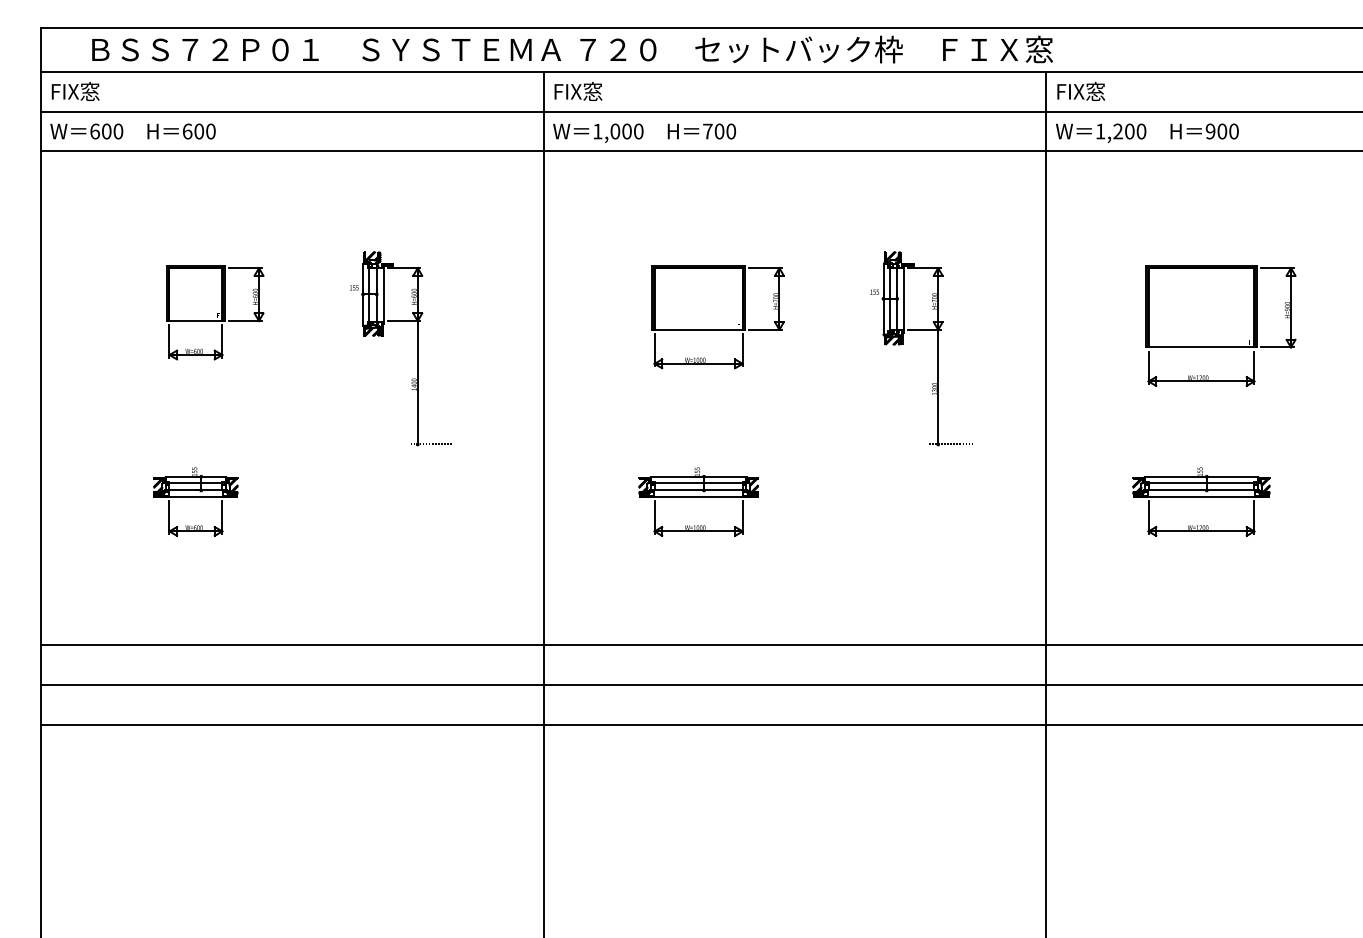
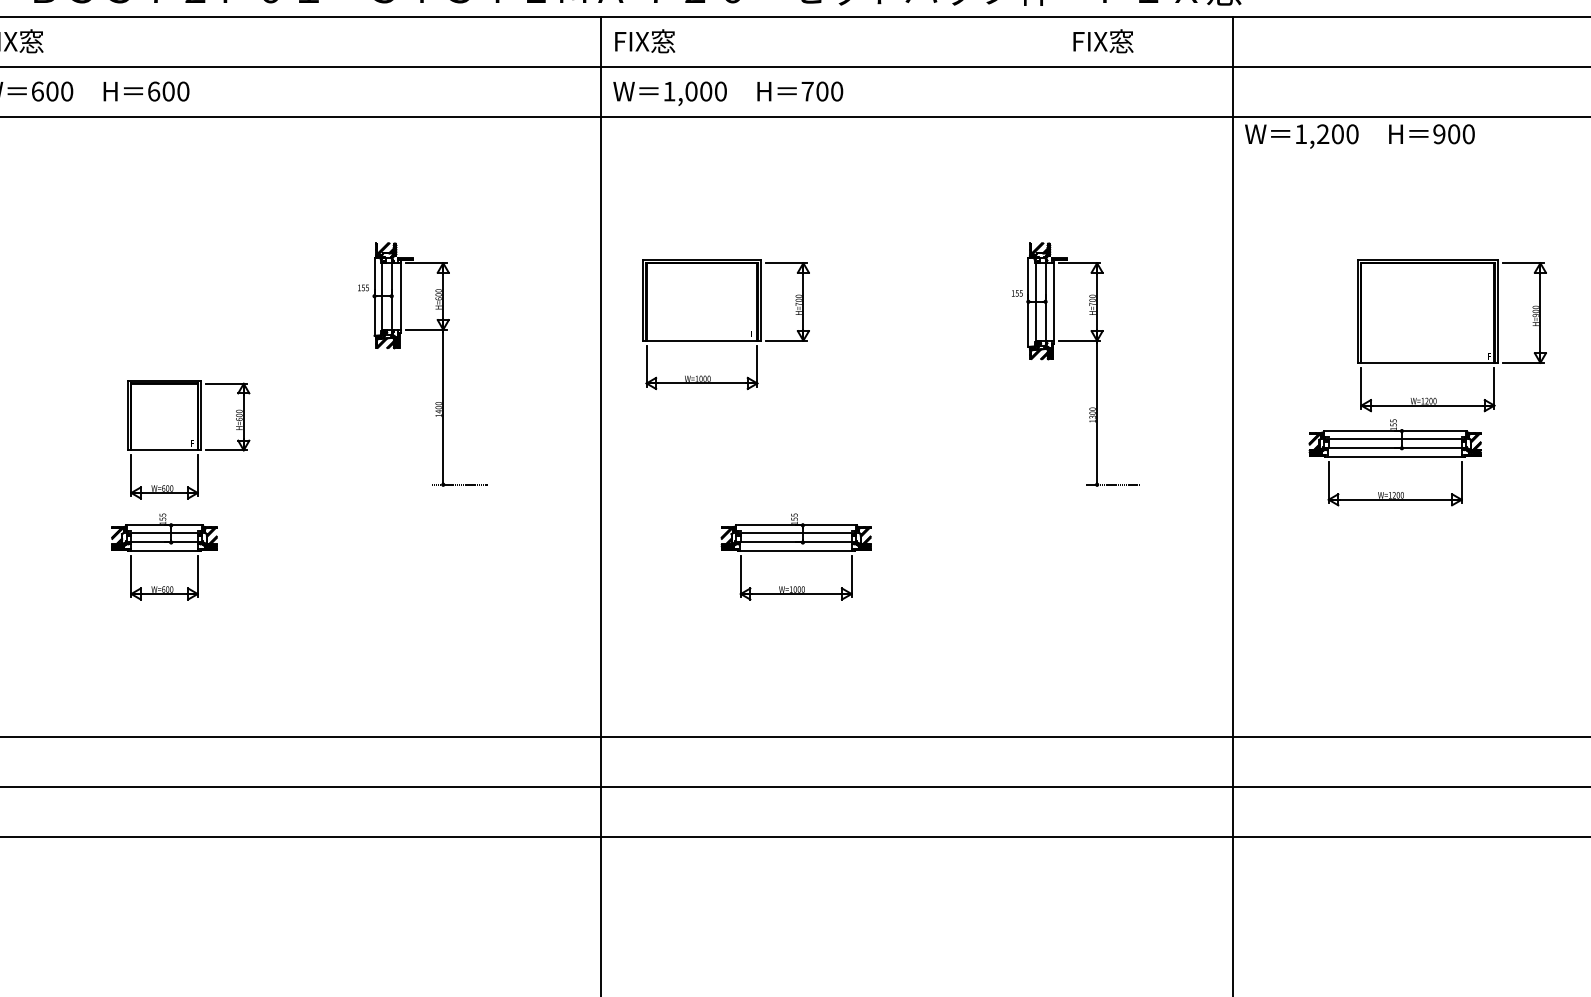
text: (1080, 91) -> (1102, 41), moved
text: (1147, 132) -> (1360, 135), moved
part: (215, 312) -> (189, 439), moved
part: (717, 317) -> (725, 325), moved
part: (1201, 501) -> (1395, 462), moved

